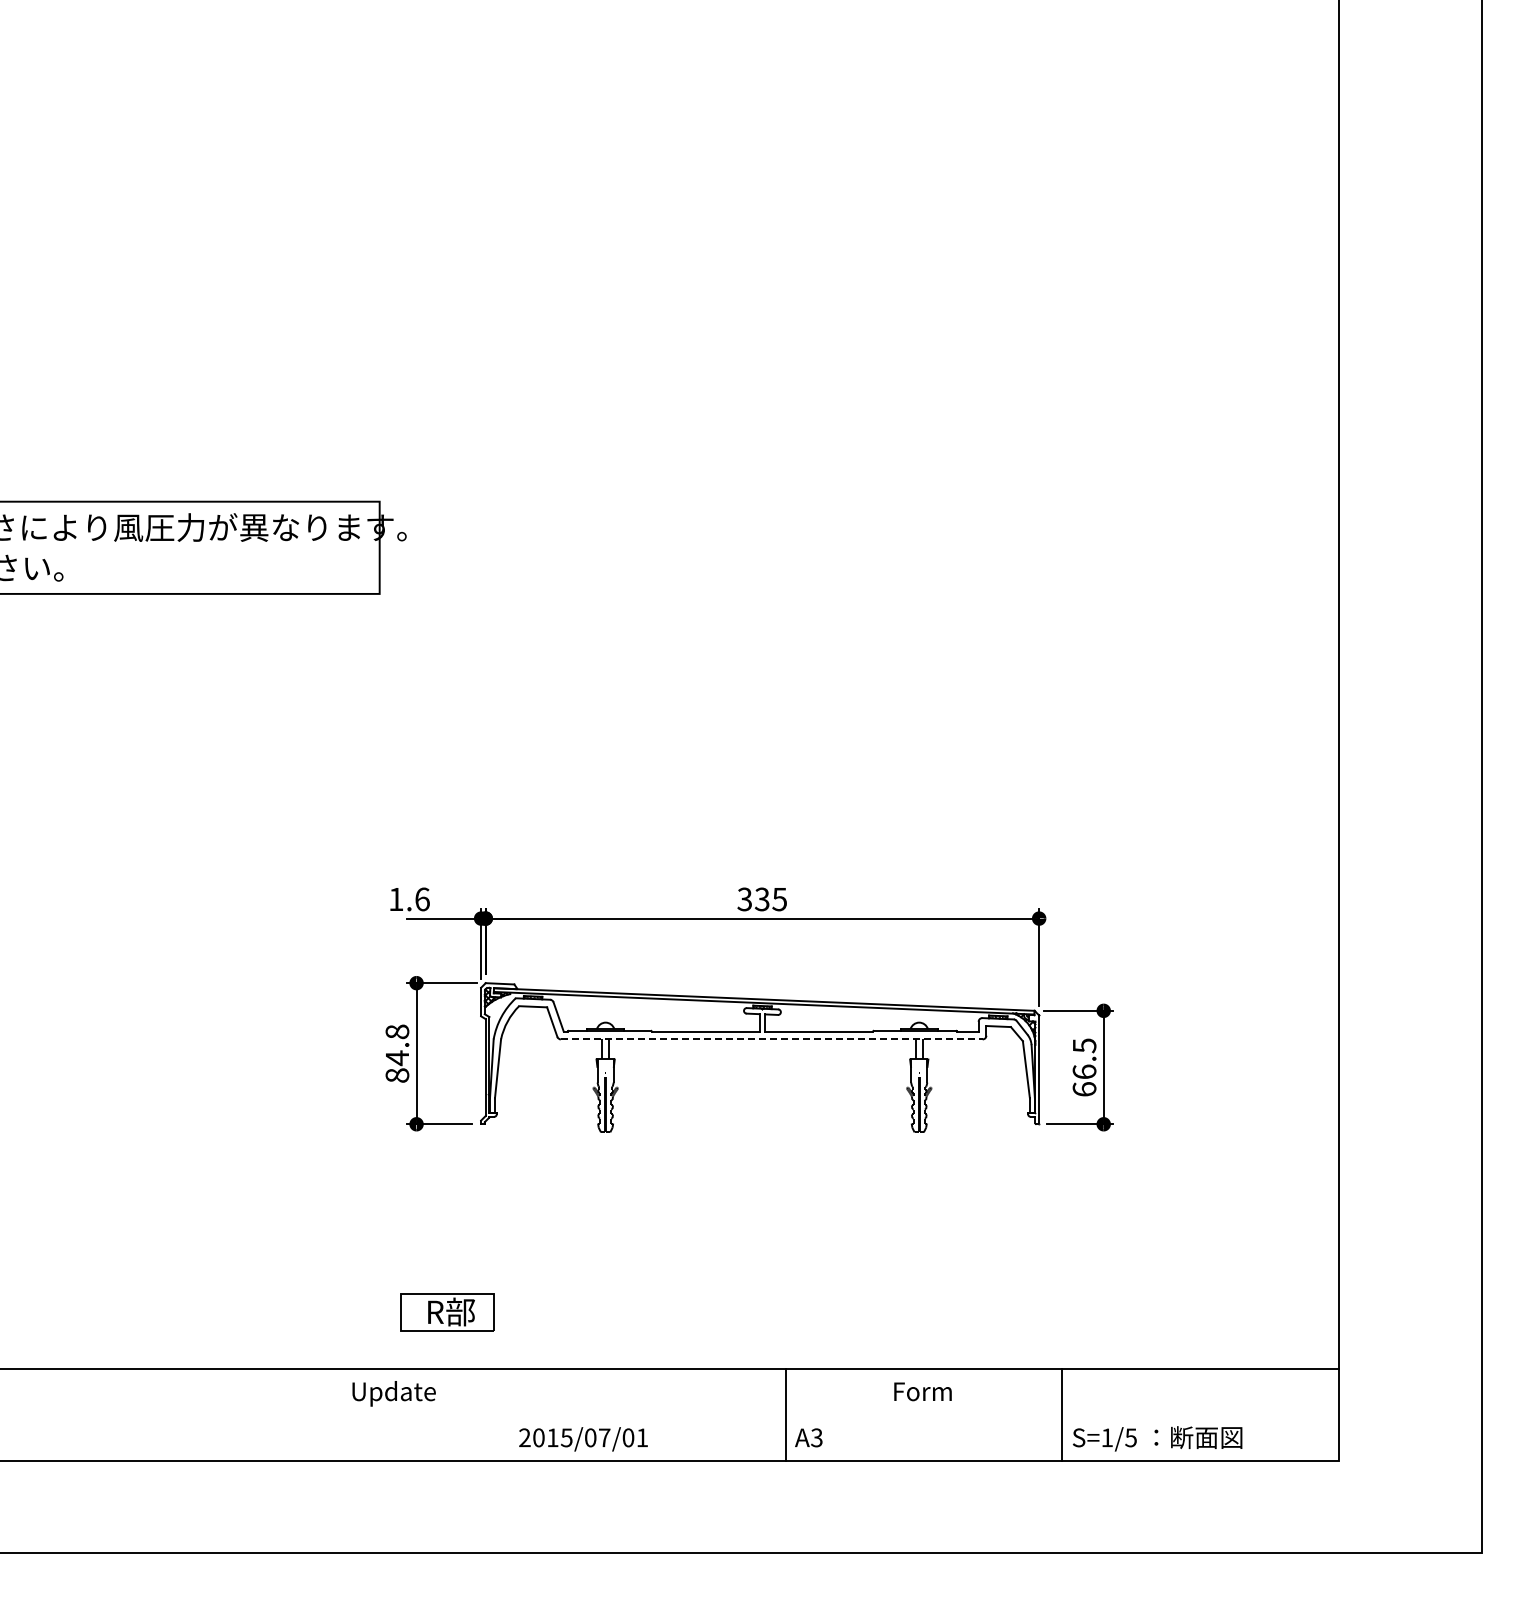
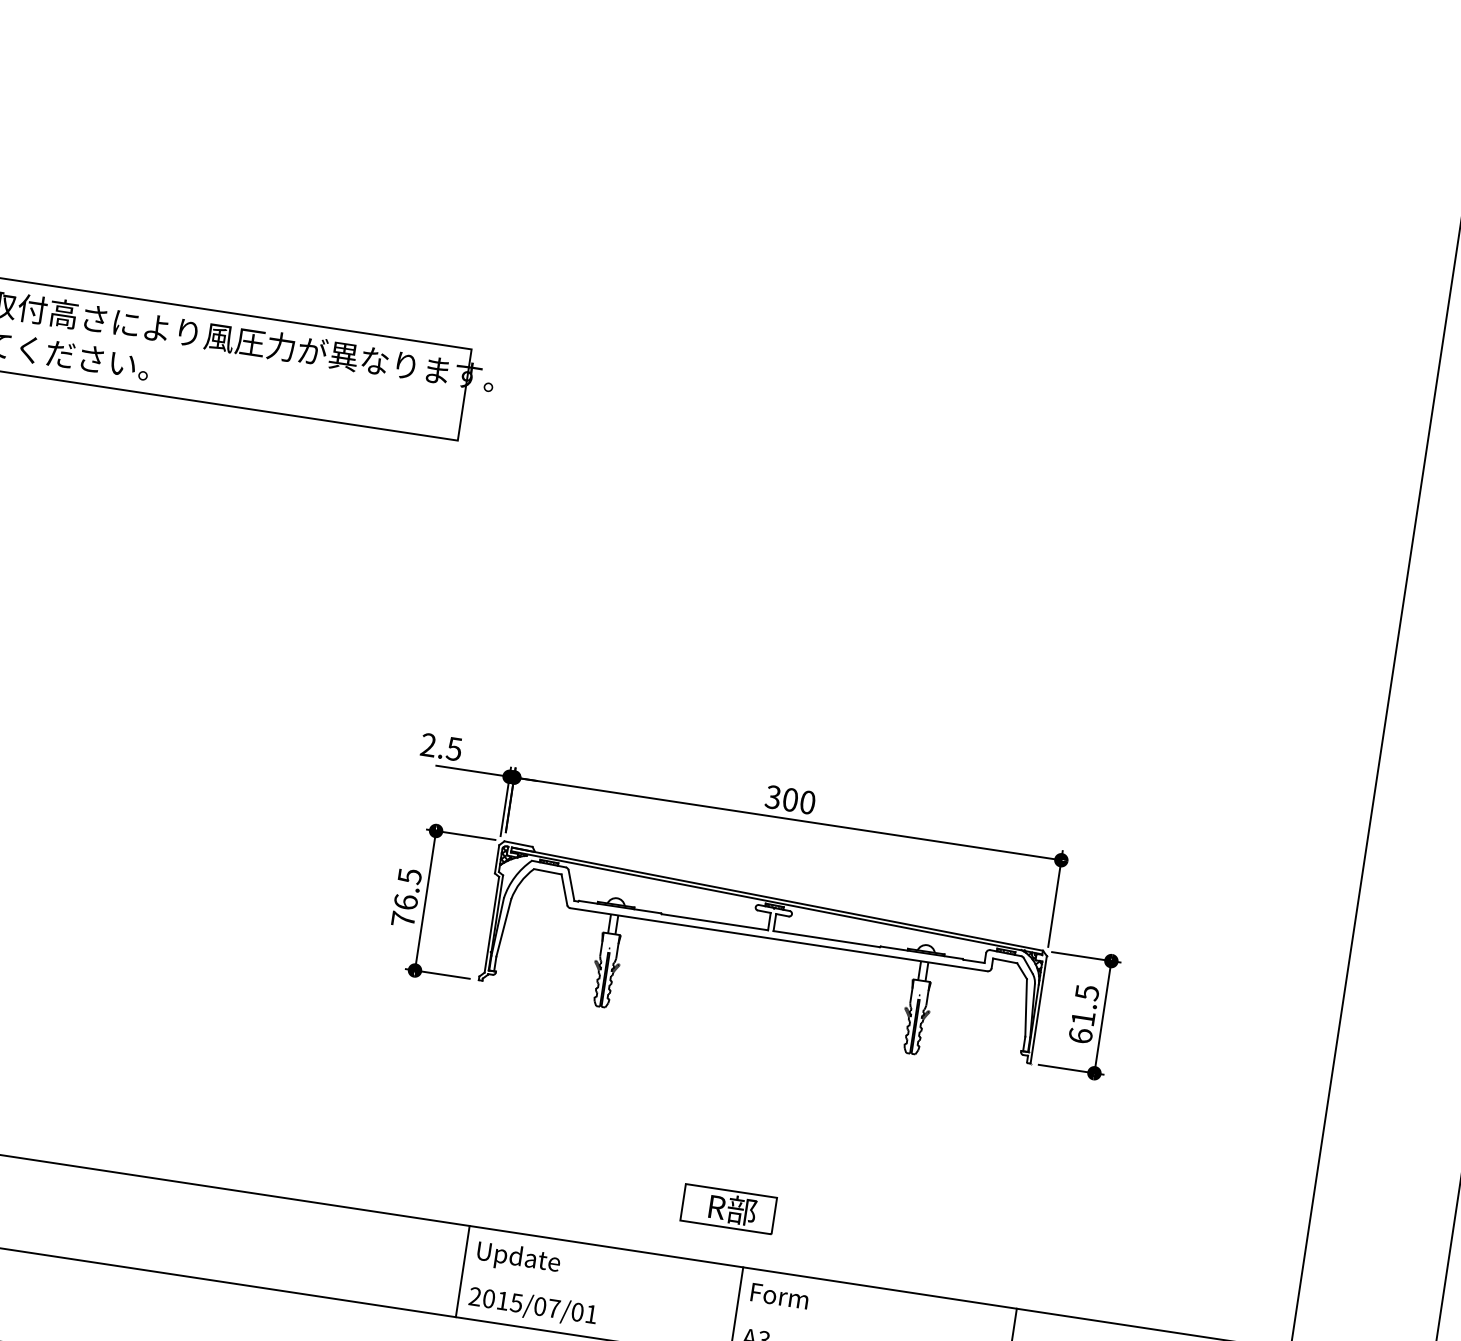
text: (409, 899) -> (441, 747), 1.6 -> 2.5
text: (770, 899) -> (798, 801), 335 -> 300
line: (771, 1039) -> (778, 939), dashed -> solid
text: (397, 1053) -> (406, 897), 84.8 -> 76.5
text: (1084, 1071) -> (1083, 1018), 66.5 -> 61.5
part: (447, 1312) -> (728, 1209), moved
text: (922, 1391) -> (779, 1295), moved
text: (393, 1393) -> (518, 1258), moved
line: (508, 1414) -> (462, 1271), added

